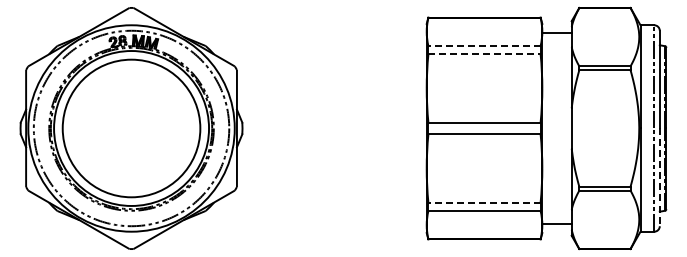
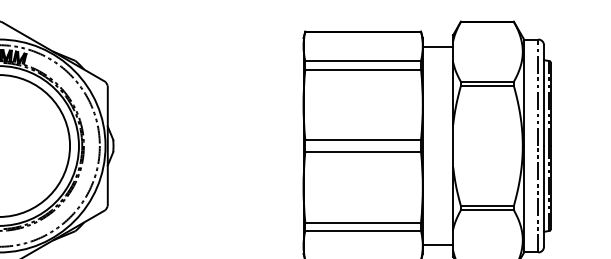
line: (484, 46) -> (363, 61), dashed -> solid
line: (485, 54) -> (364, 69), dashed -> solid
line: (659, 177) -> (543, 196), dashed -> solid
line: (484, 202) -> (363, 222), dashed -> solid

